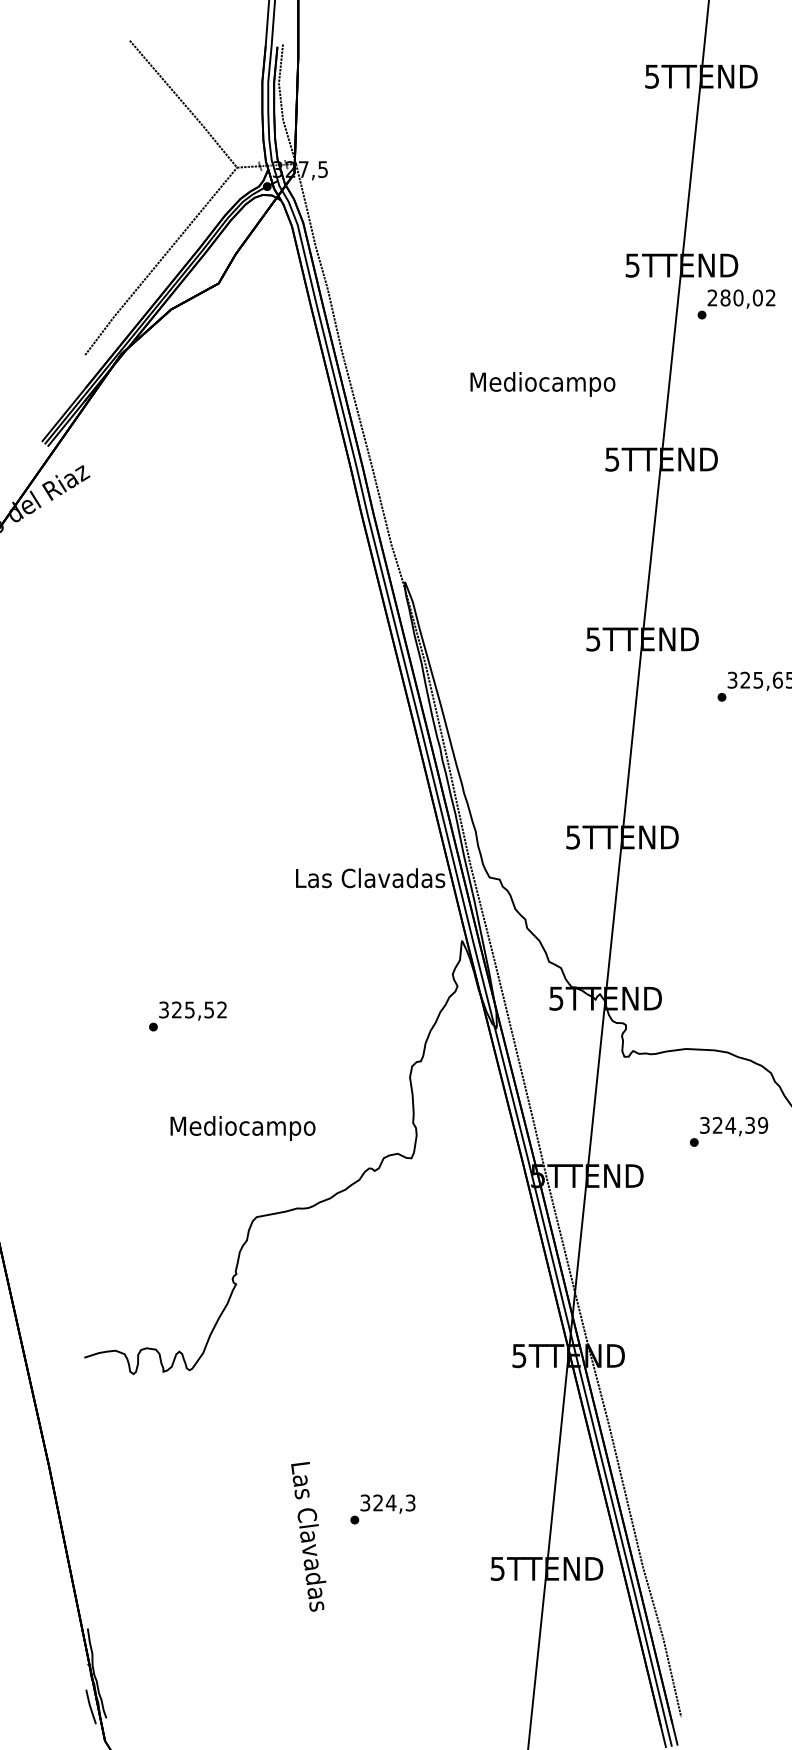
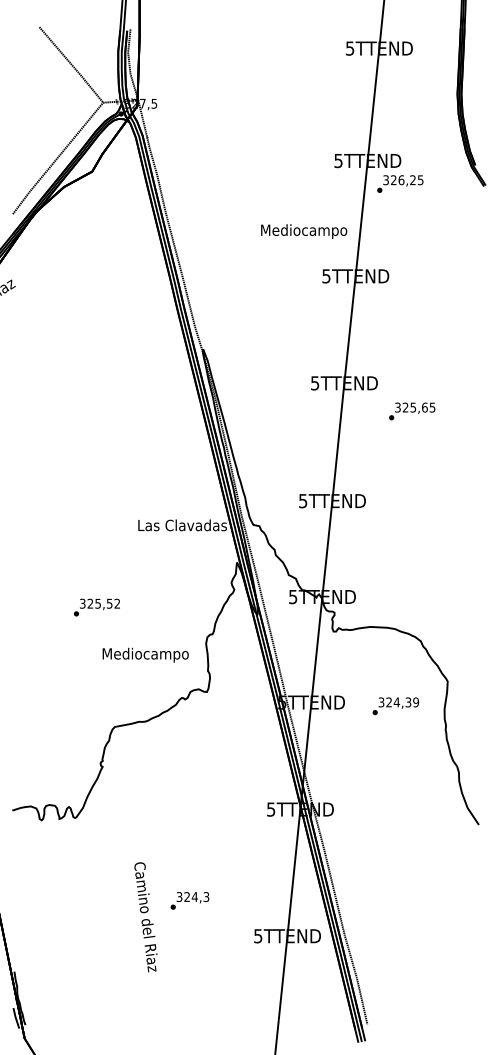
text: (741, 298) -> (403, 180), 280,02 -> 326,25
text: (543, 384) -> (304, 231), moved
text: (187, 1016) -> (96, 607), moved
text: (242, 1127) -> (145, 654), moved
text: (728, 1132) -> (395, 706), moved
text: (308, 1537) -> (145, 917), Las Clavadas -> Camino del Riaz

